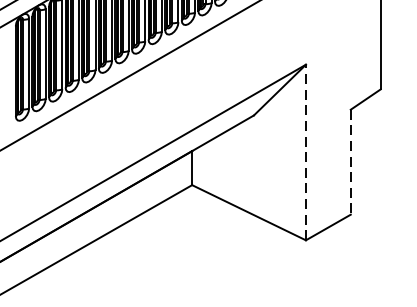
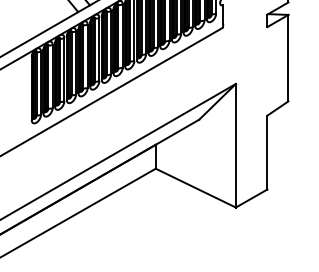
line: (305, 152) -> (235, 145), dashed -> solid
line: (350, 162) -> (267, 152), dashed -> solid

